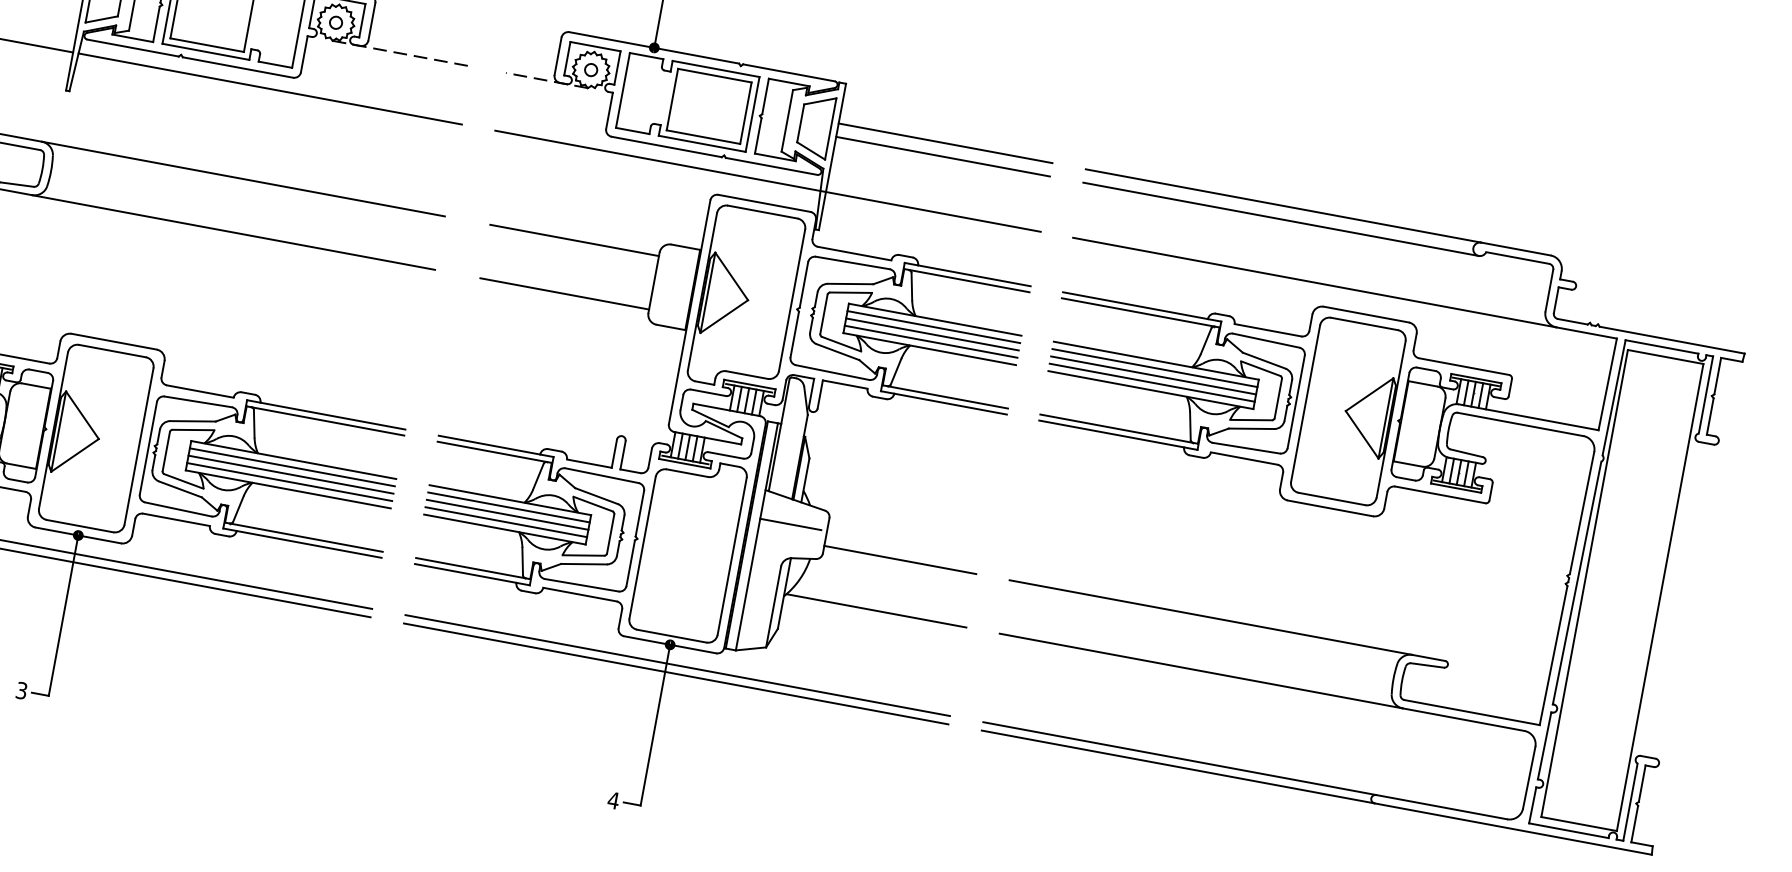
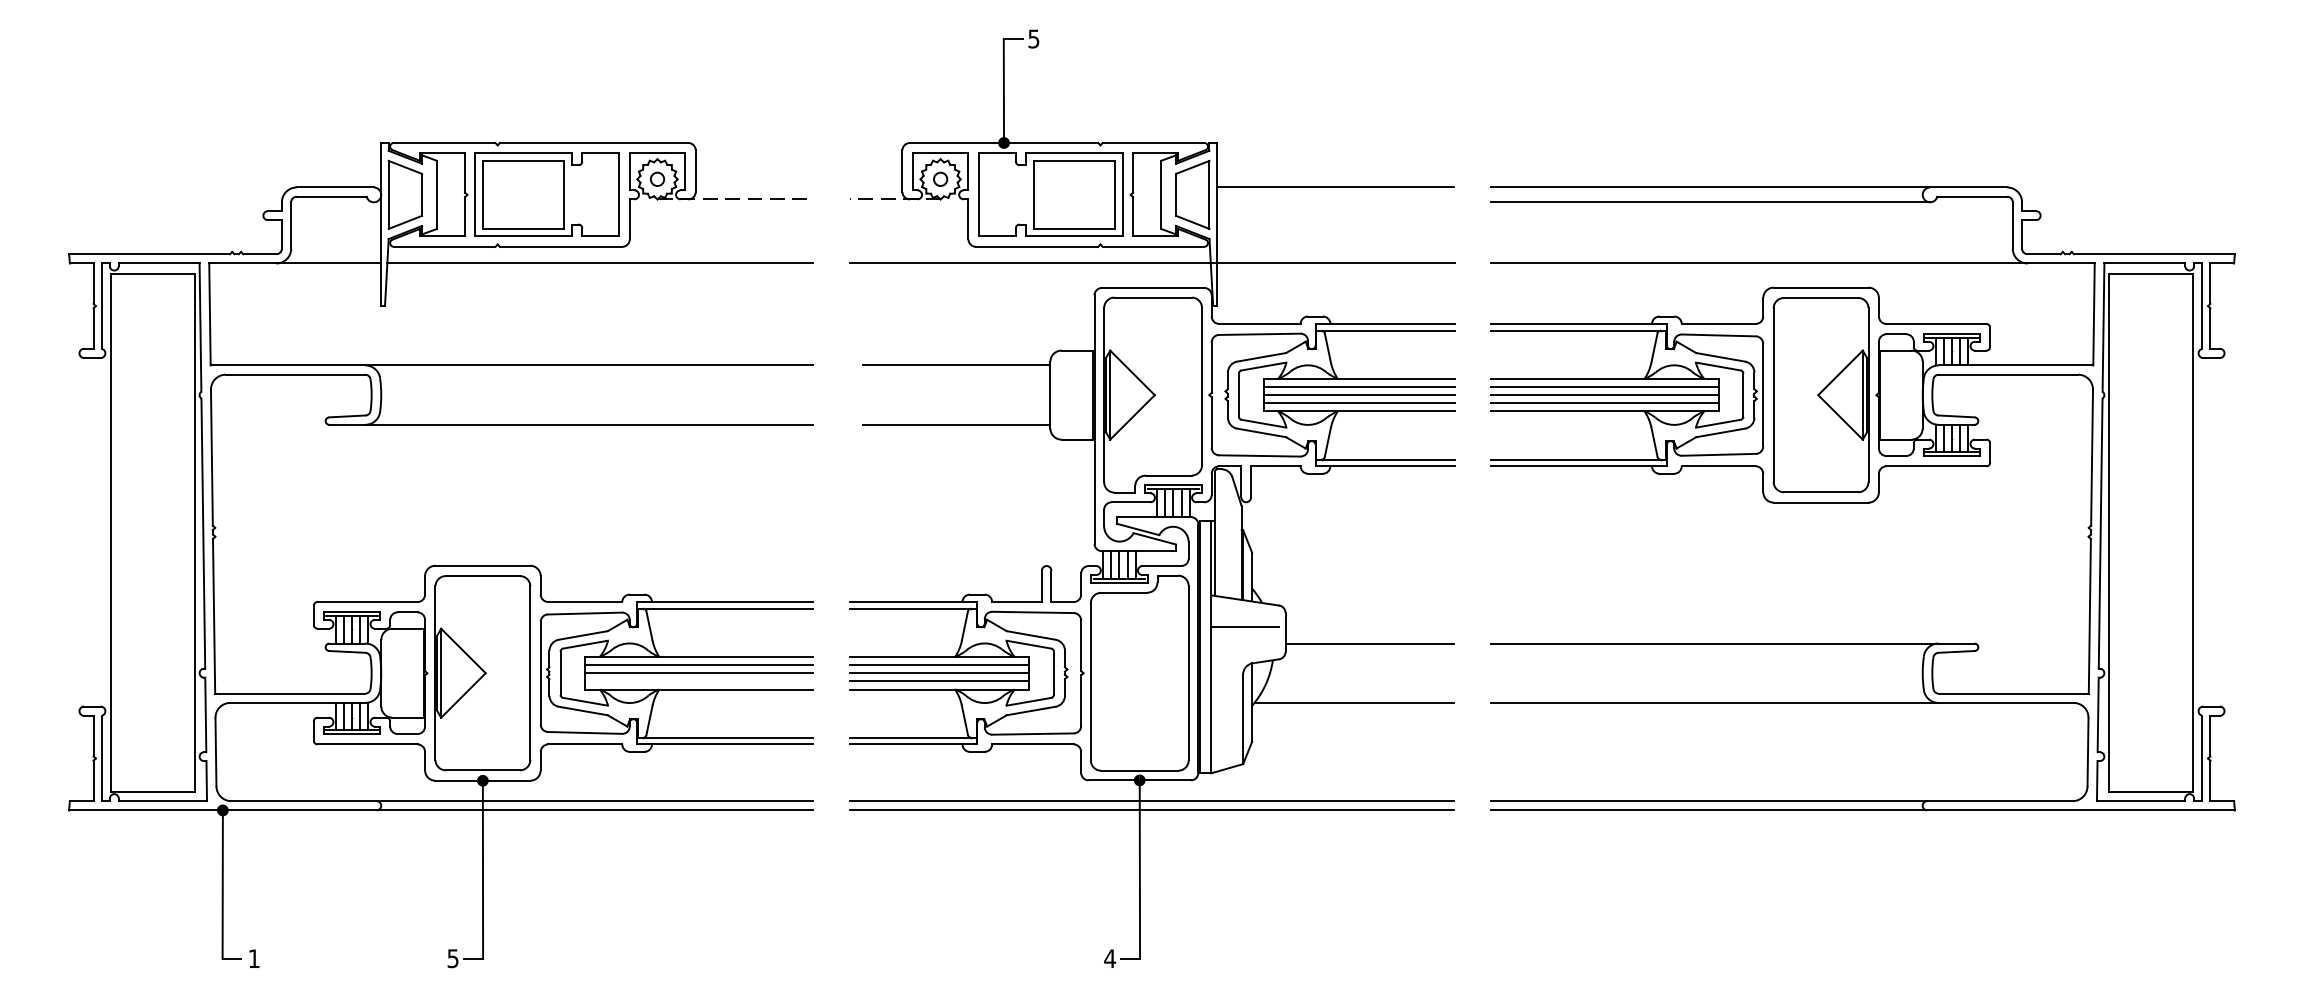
line: (943, 156) -> (1335, 202), removed
line: (289, 482) -> (698, 681), removed
text: (22, 690) -> (453, 958), 3 -> 5

